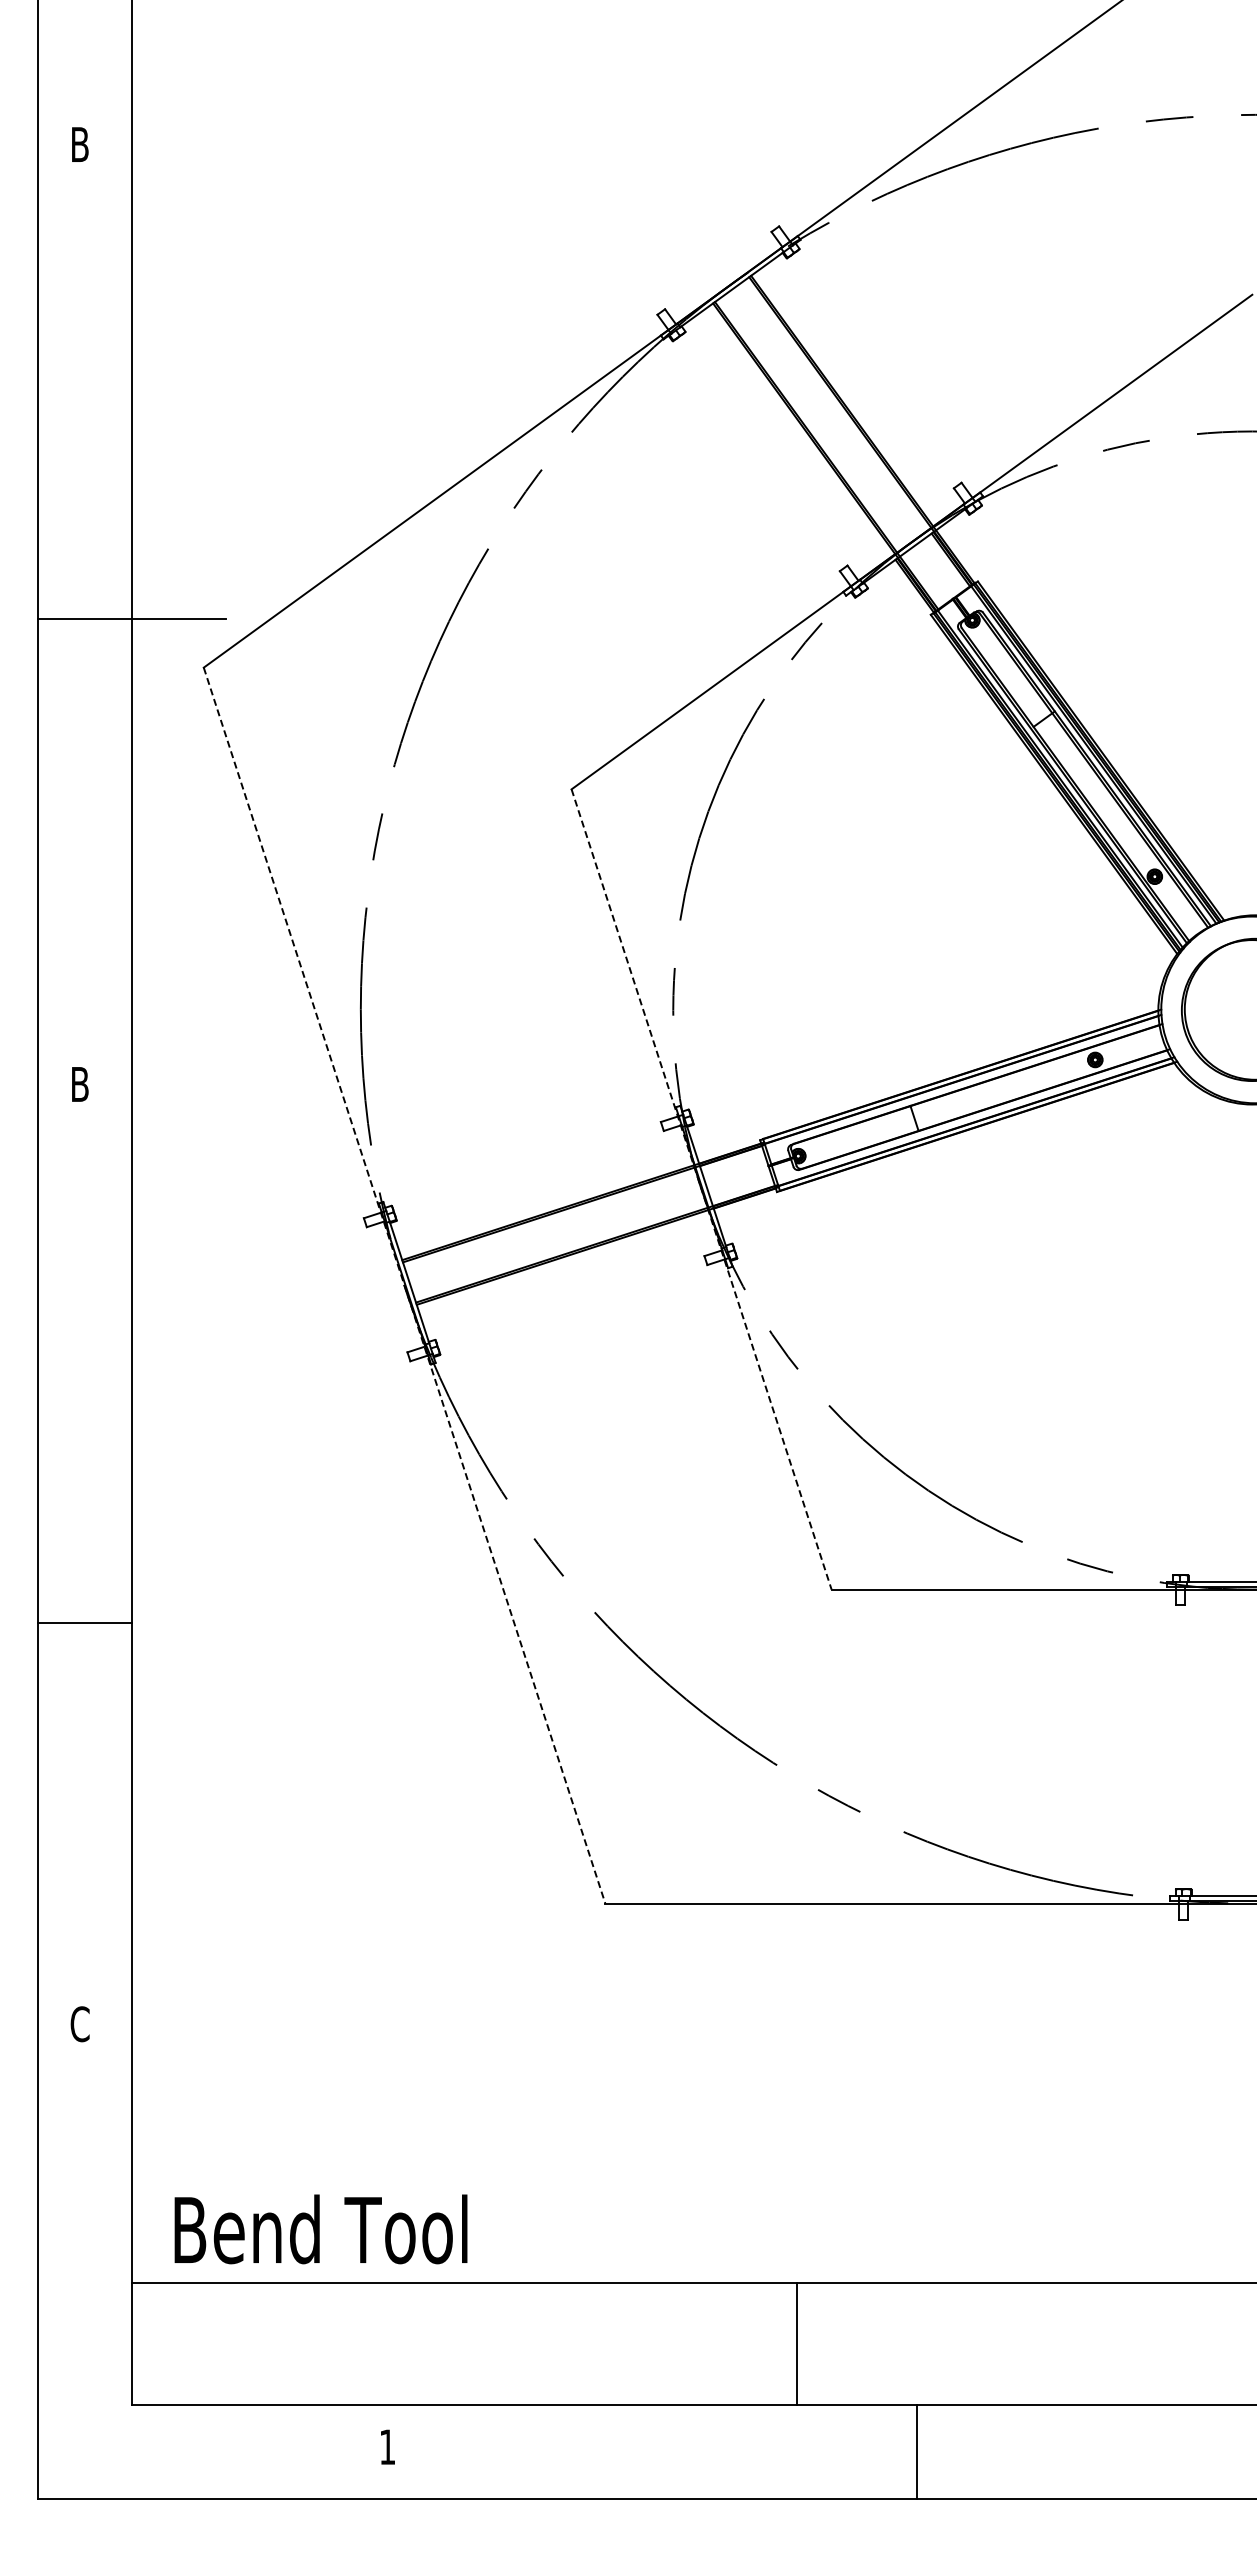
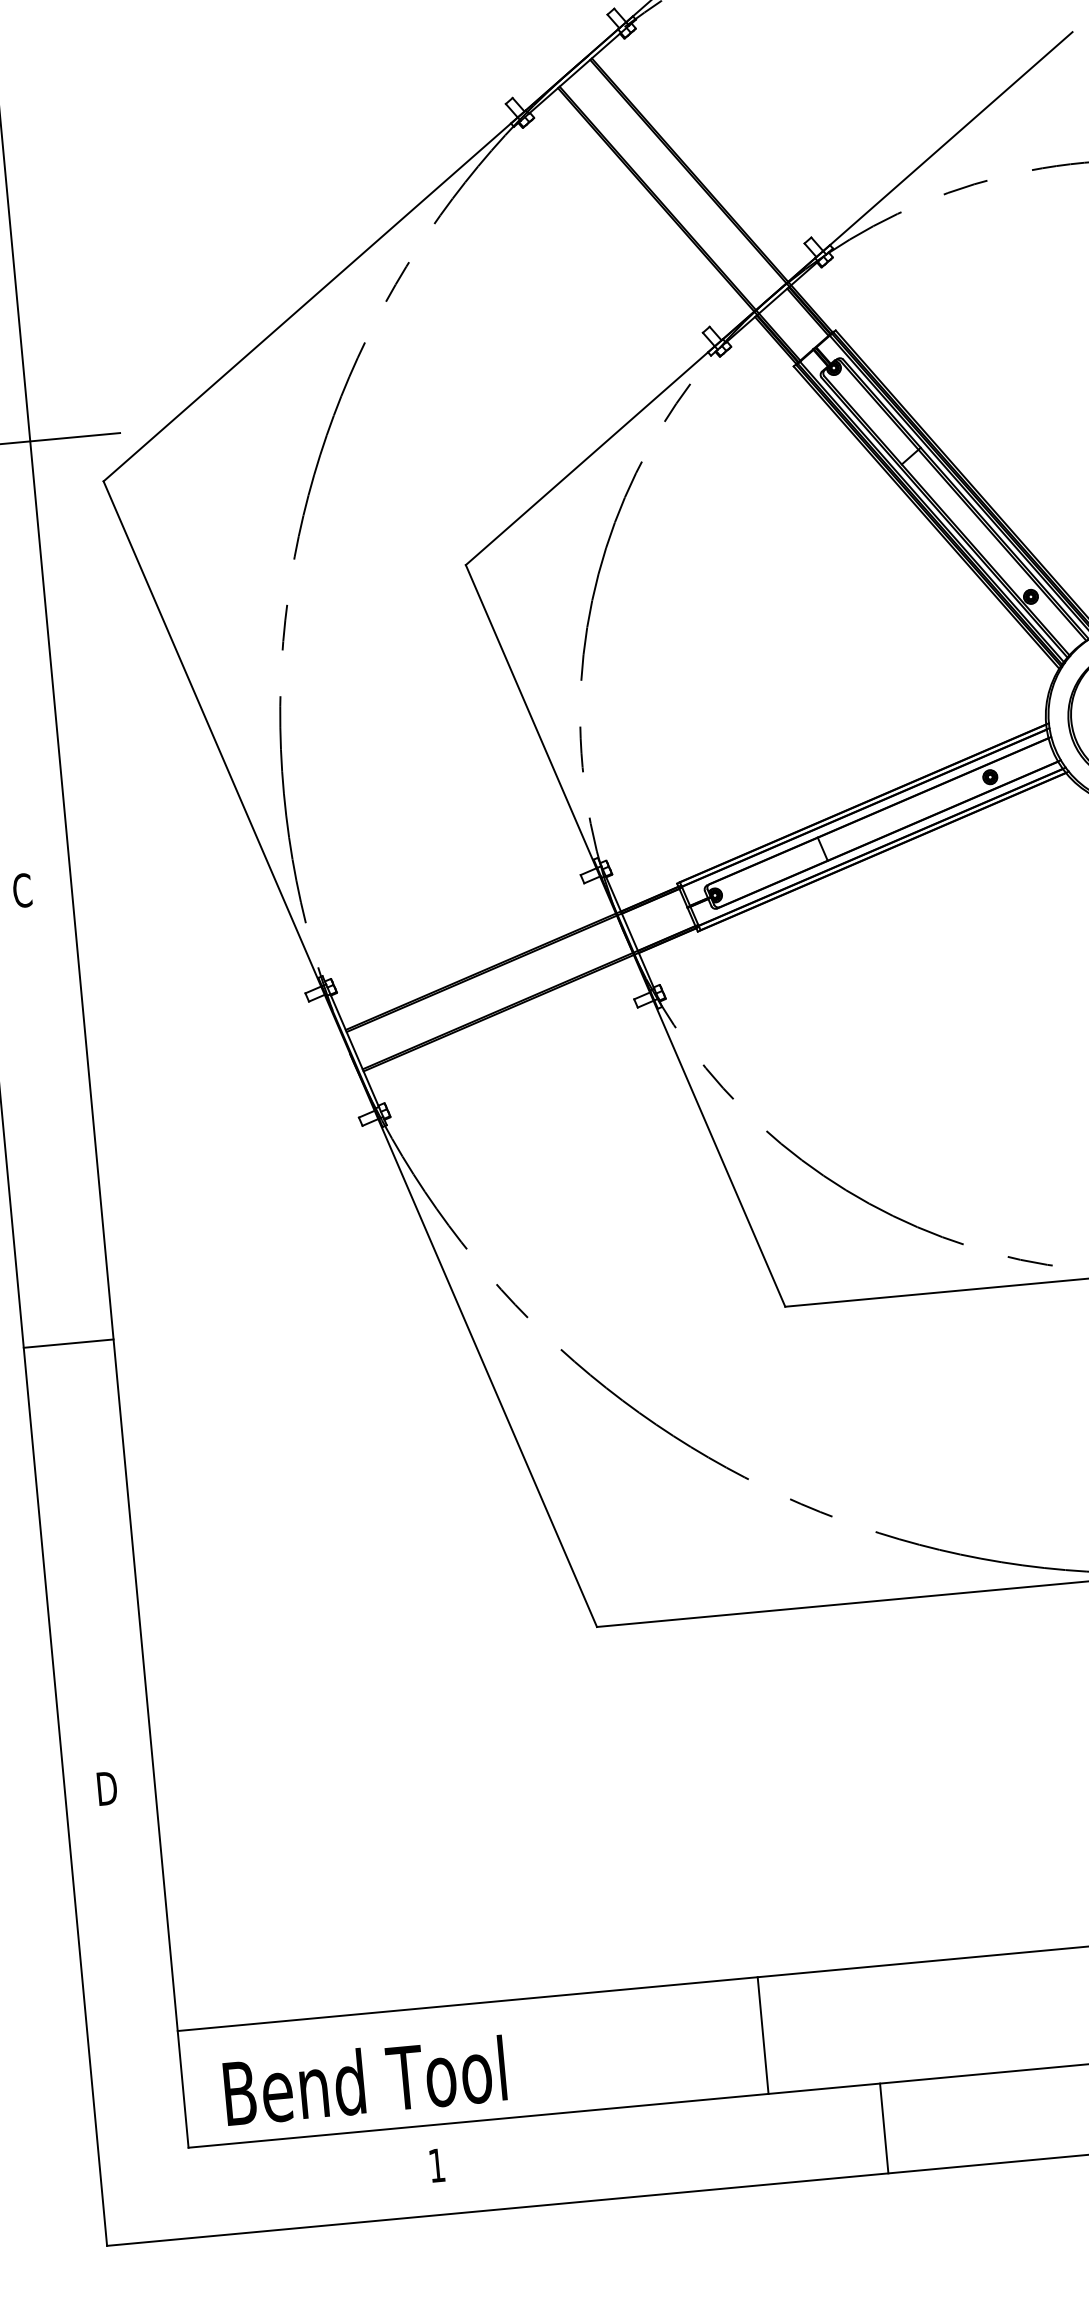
text: (79, 1084) -> (21, 890), B -> C
line: (701, 1189) -> (625, 935), dashed -> solid
line: (404, 1285) -> (350, 1053), dashed -> solid
line: (84, 1622) -> (68, 1343), moved
text: (80, 2024) -> (106, 1788), C -> D
text: (320, 2229) -> (364, 2081), moved
line: (797, 2343) -> (763, 2035), moved
line: (917, 2451) -> (884, 2128), moved

